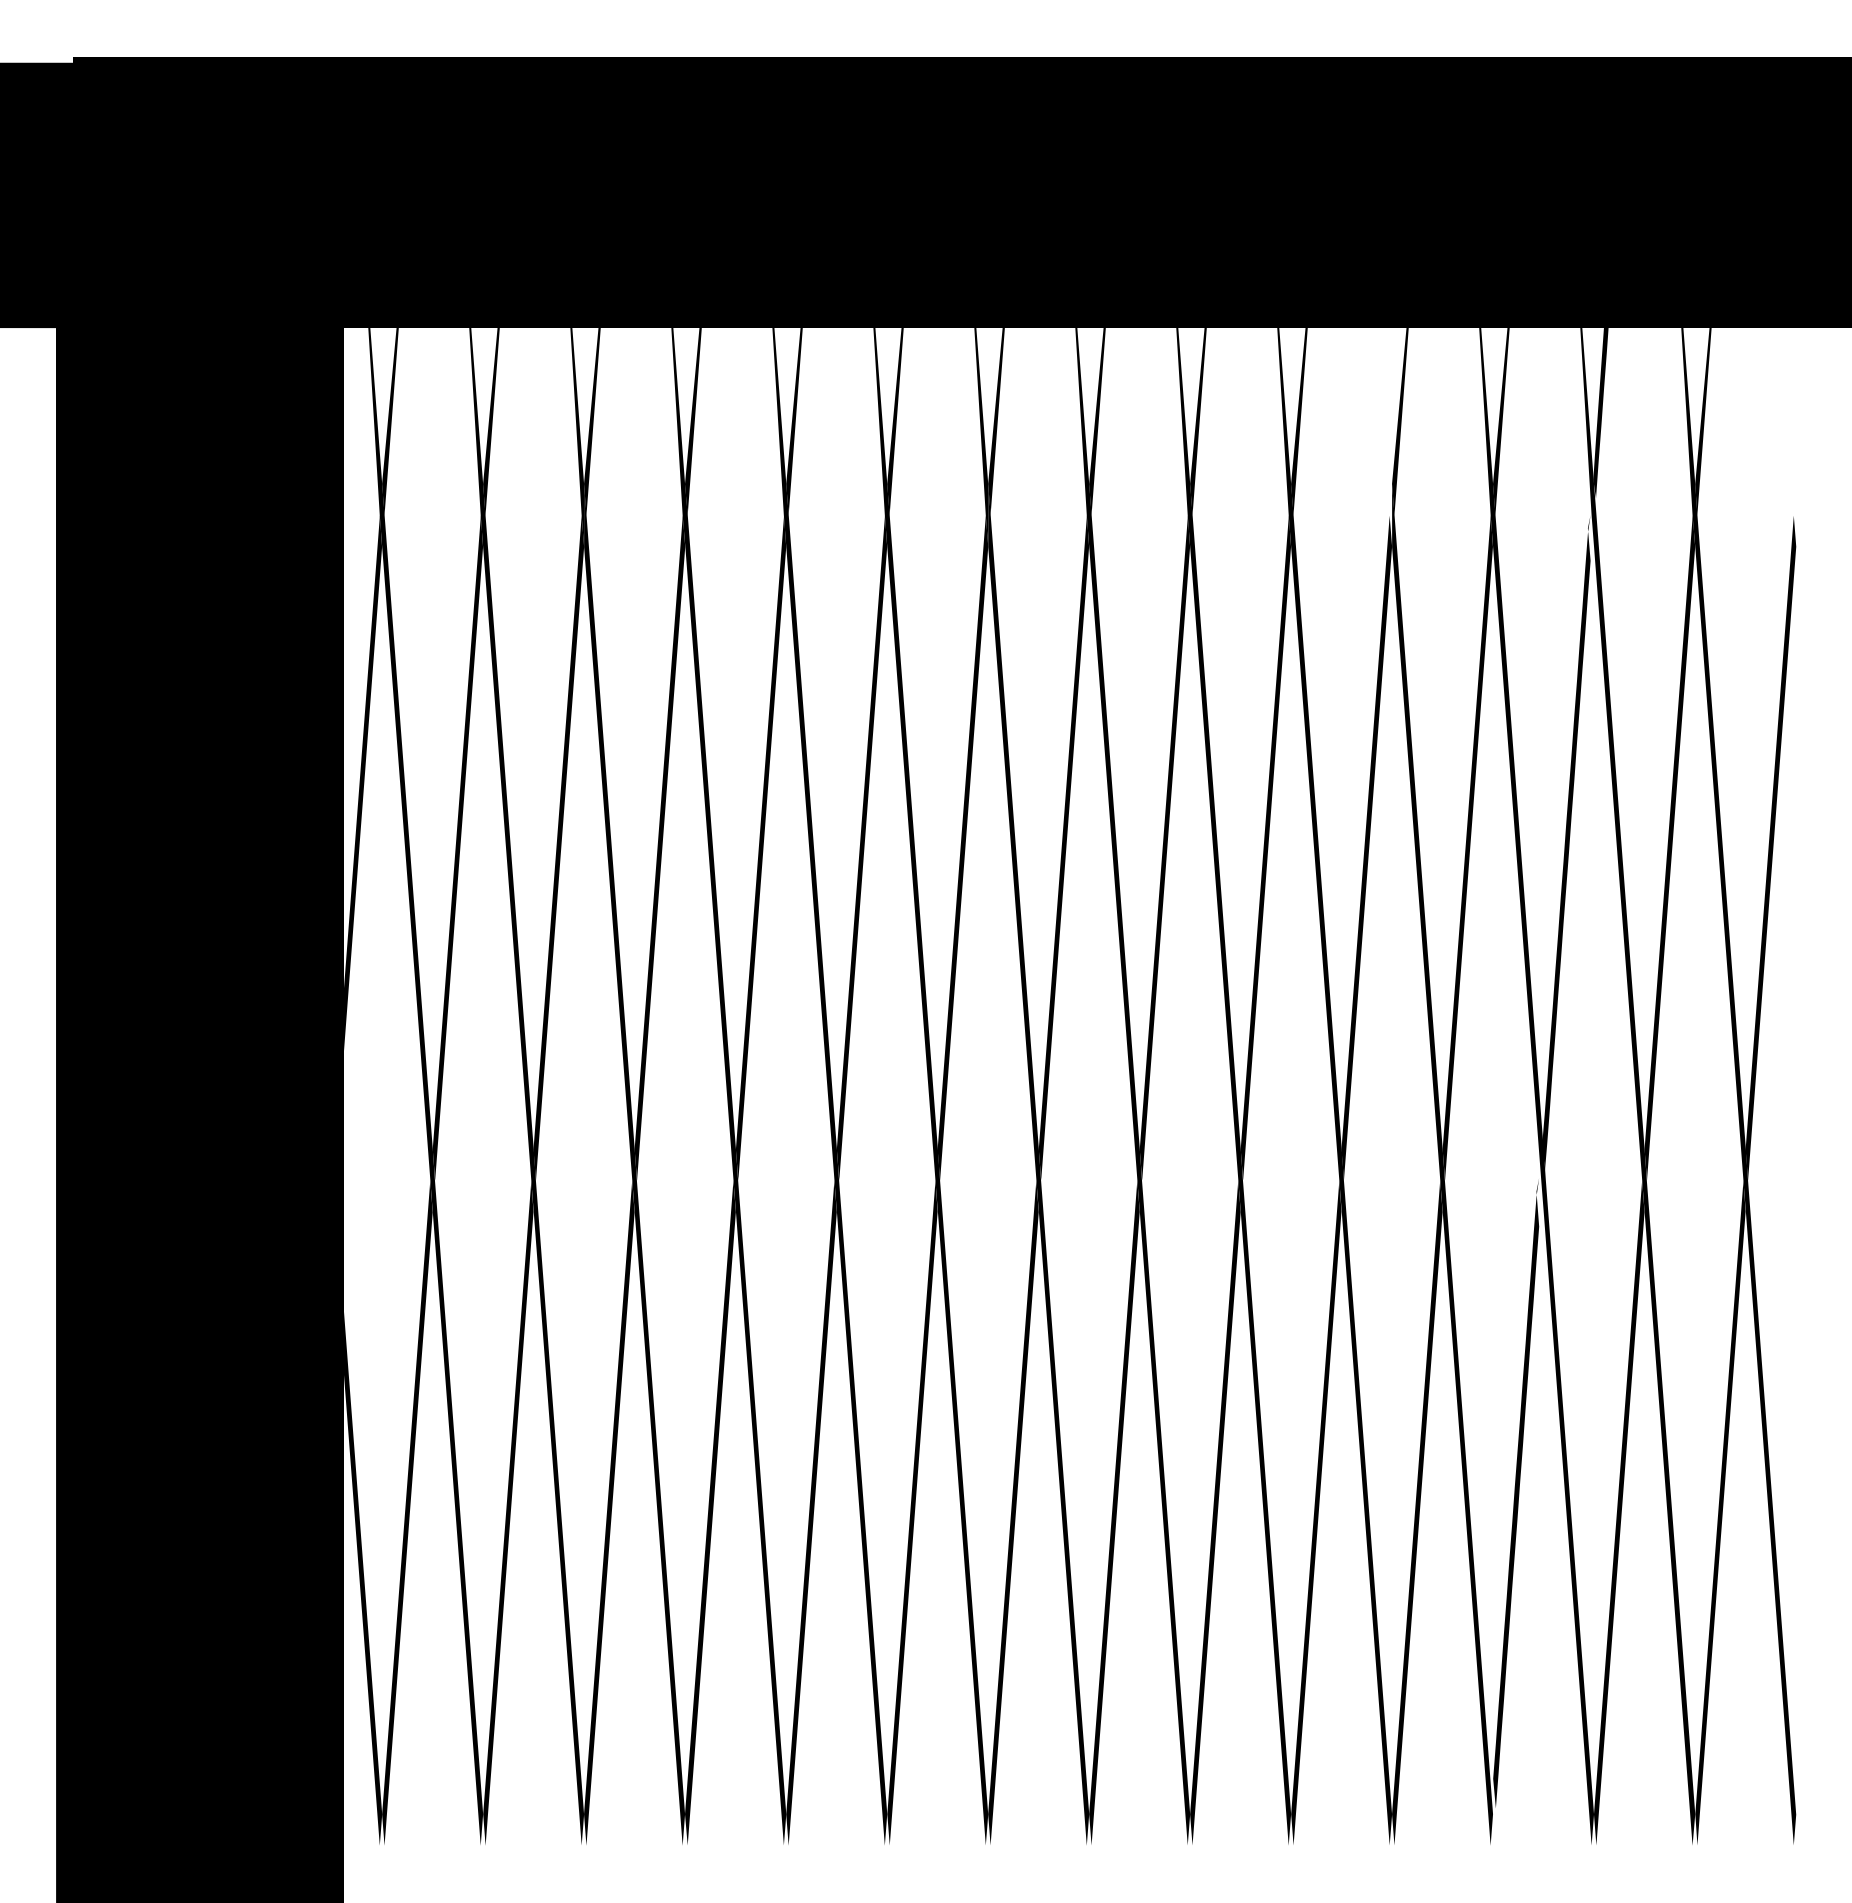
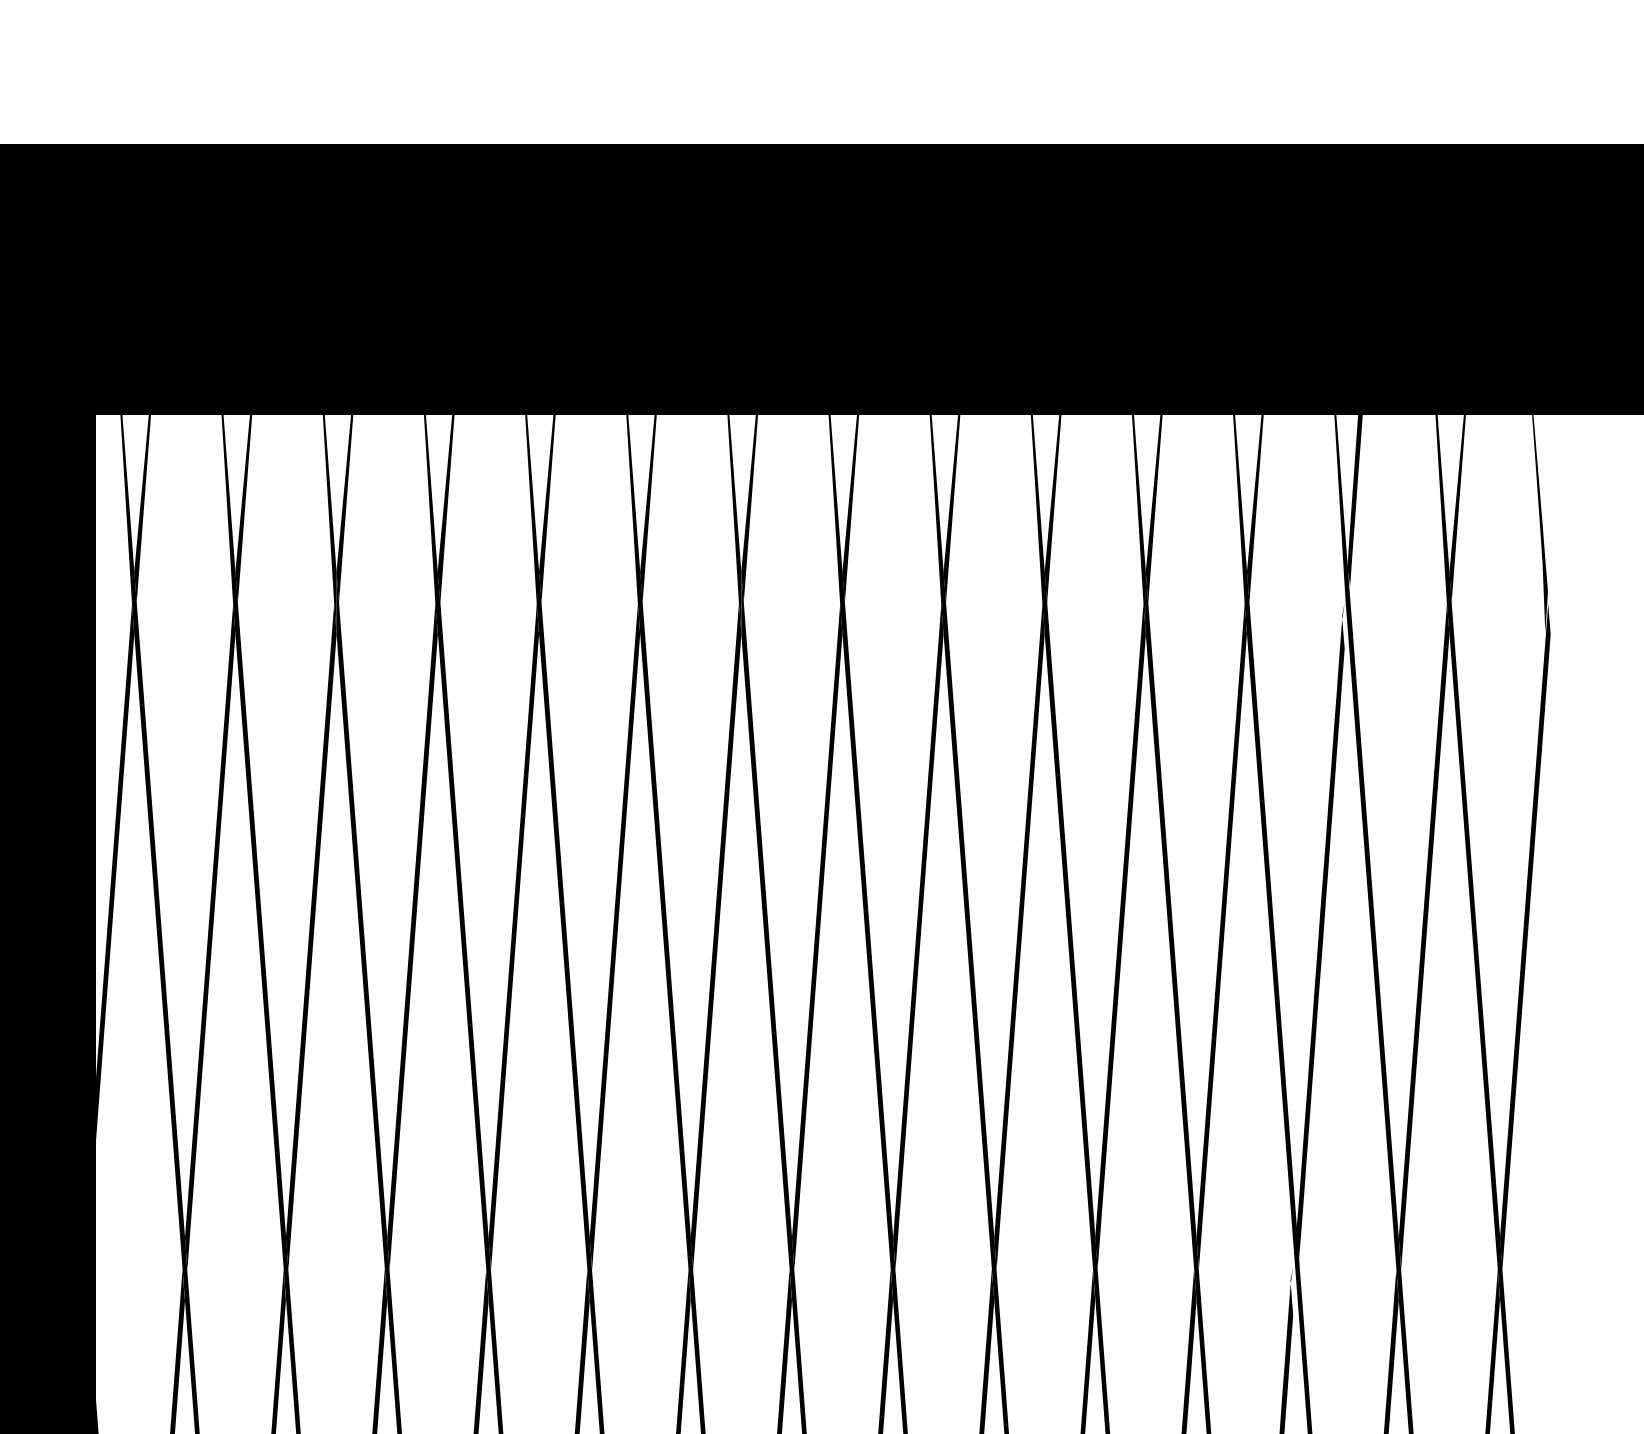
fill: (1380, 369) -> (1134, 457), added
fill: (1781, 376) -> (1535, 464), added

